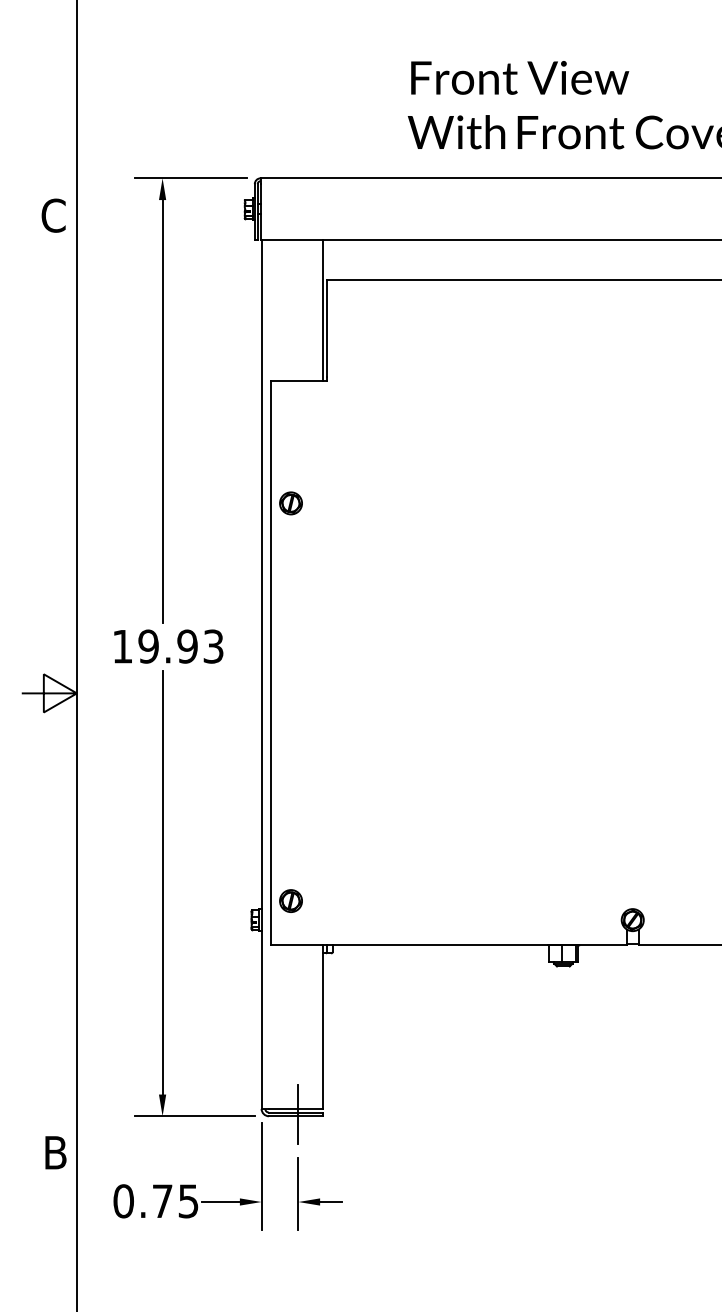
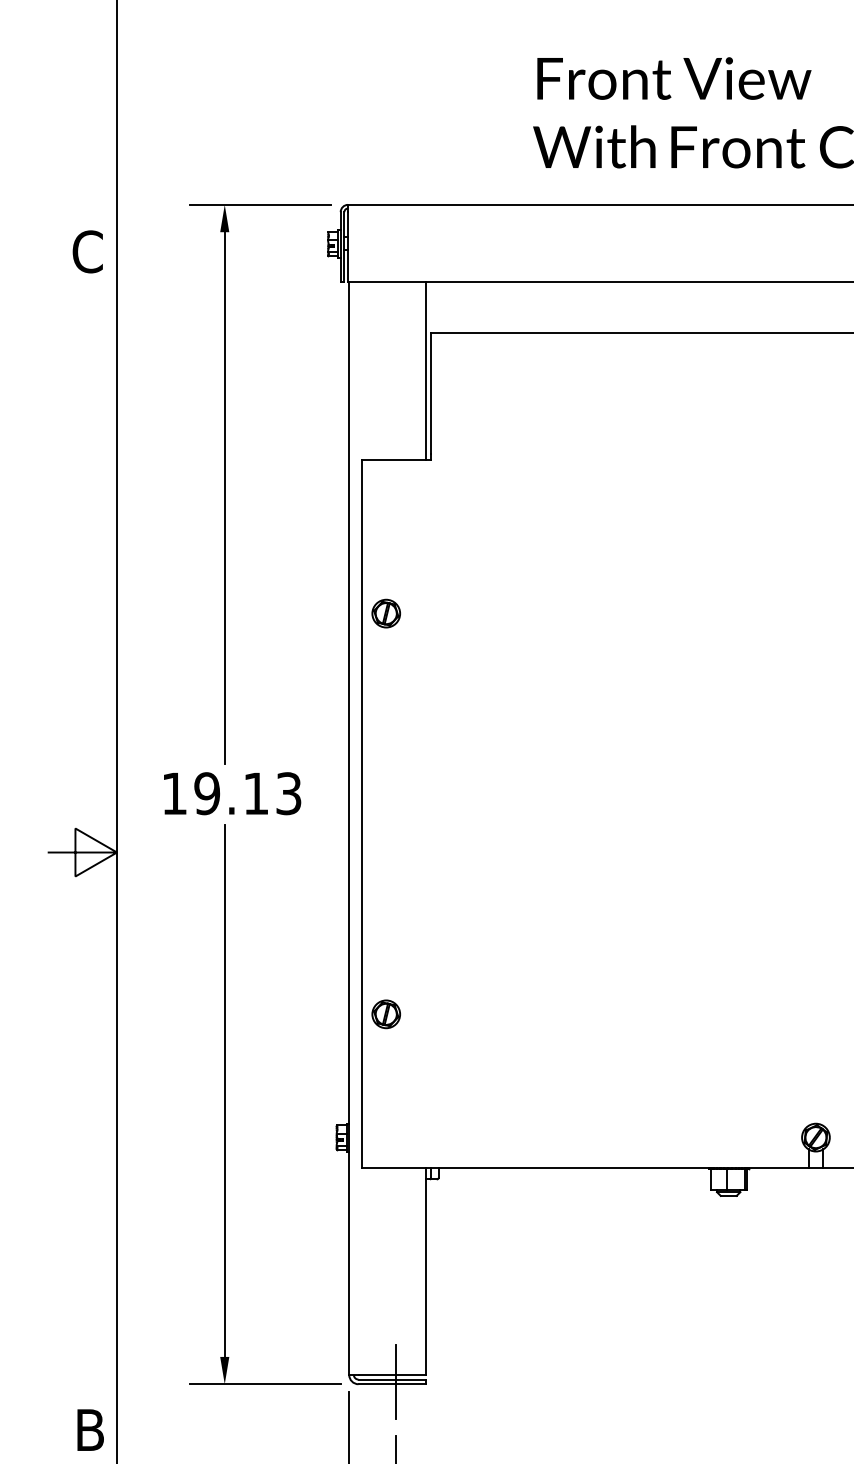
text: (187, 646) -> (256, 793), 19.93 -> 19.13
part: (290, 900) -> (385, 1013), moved

